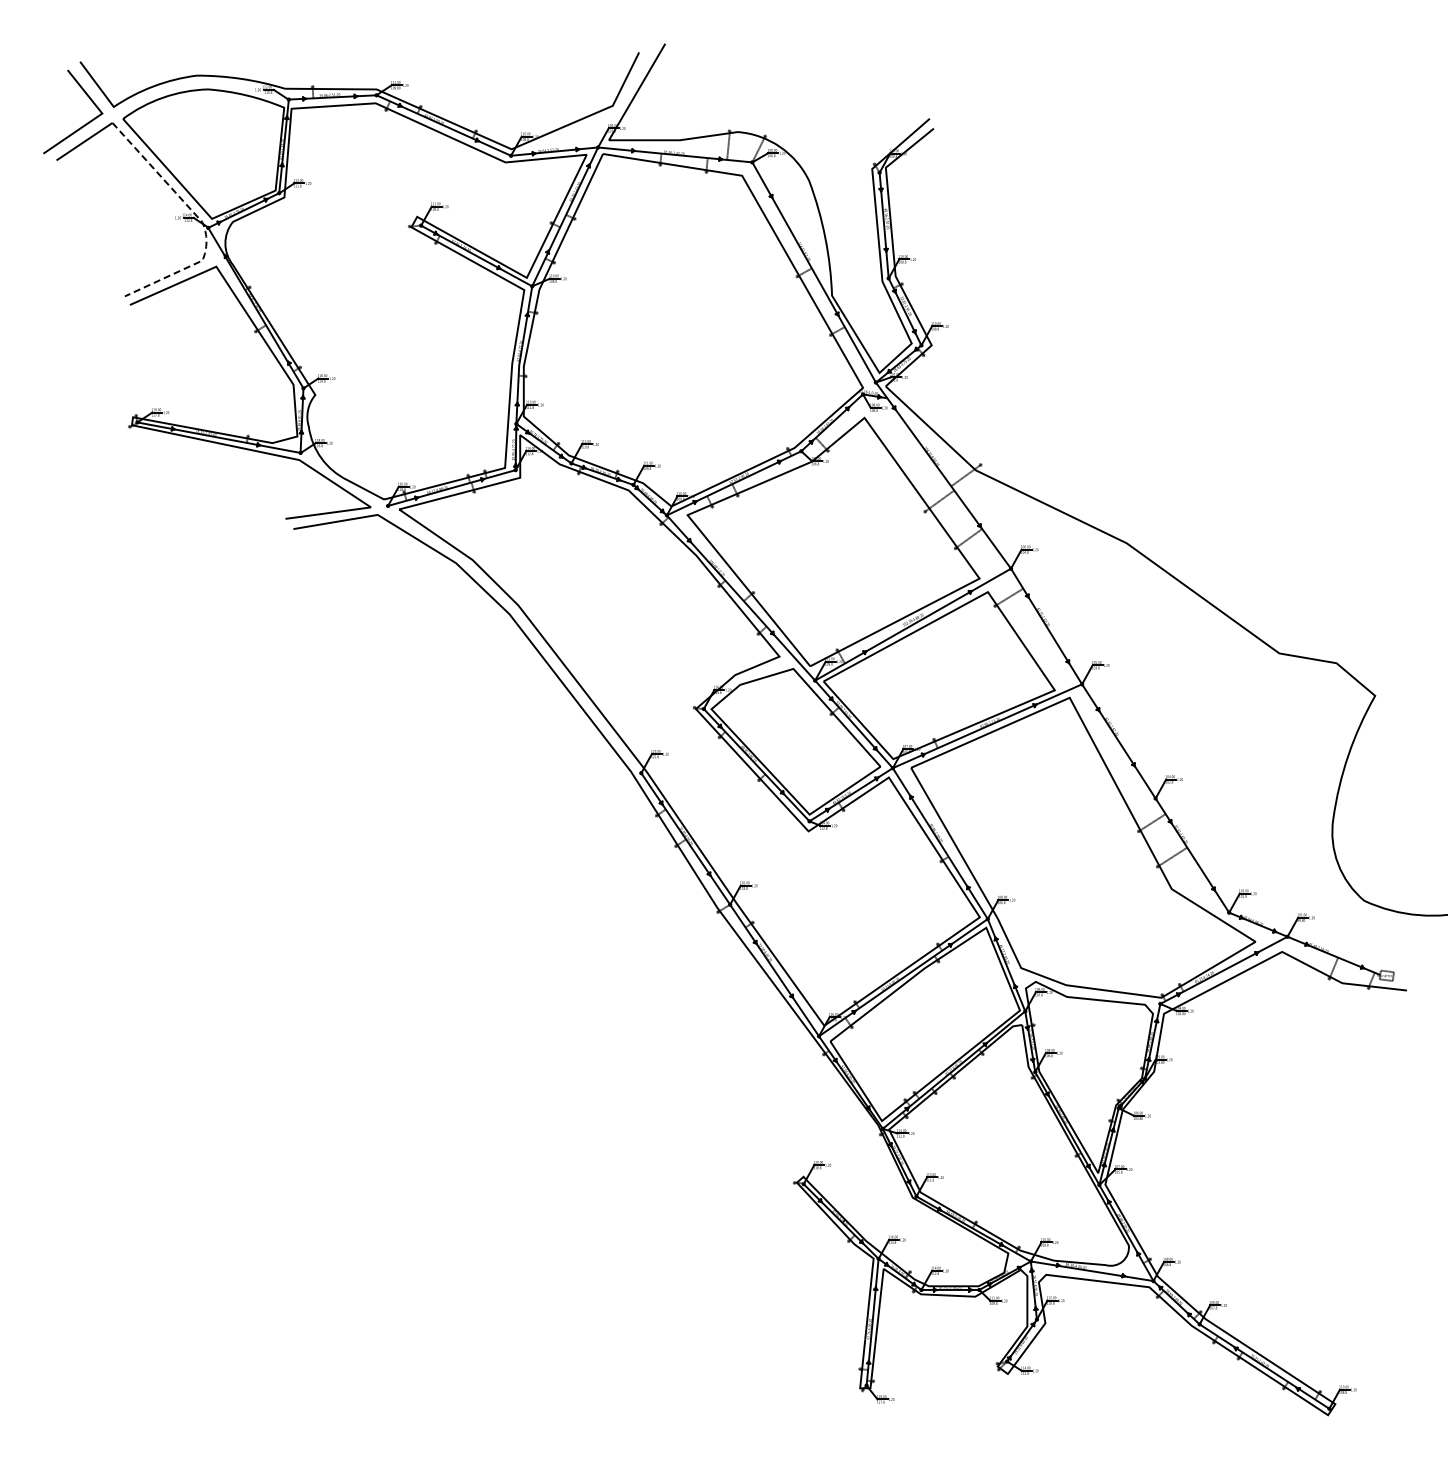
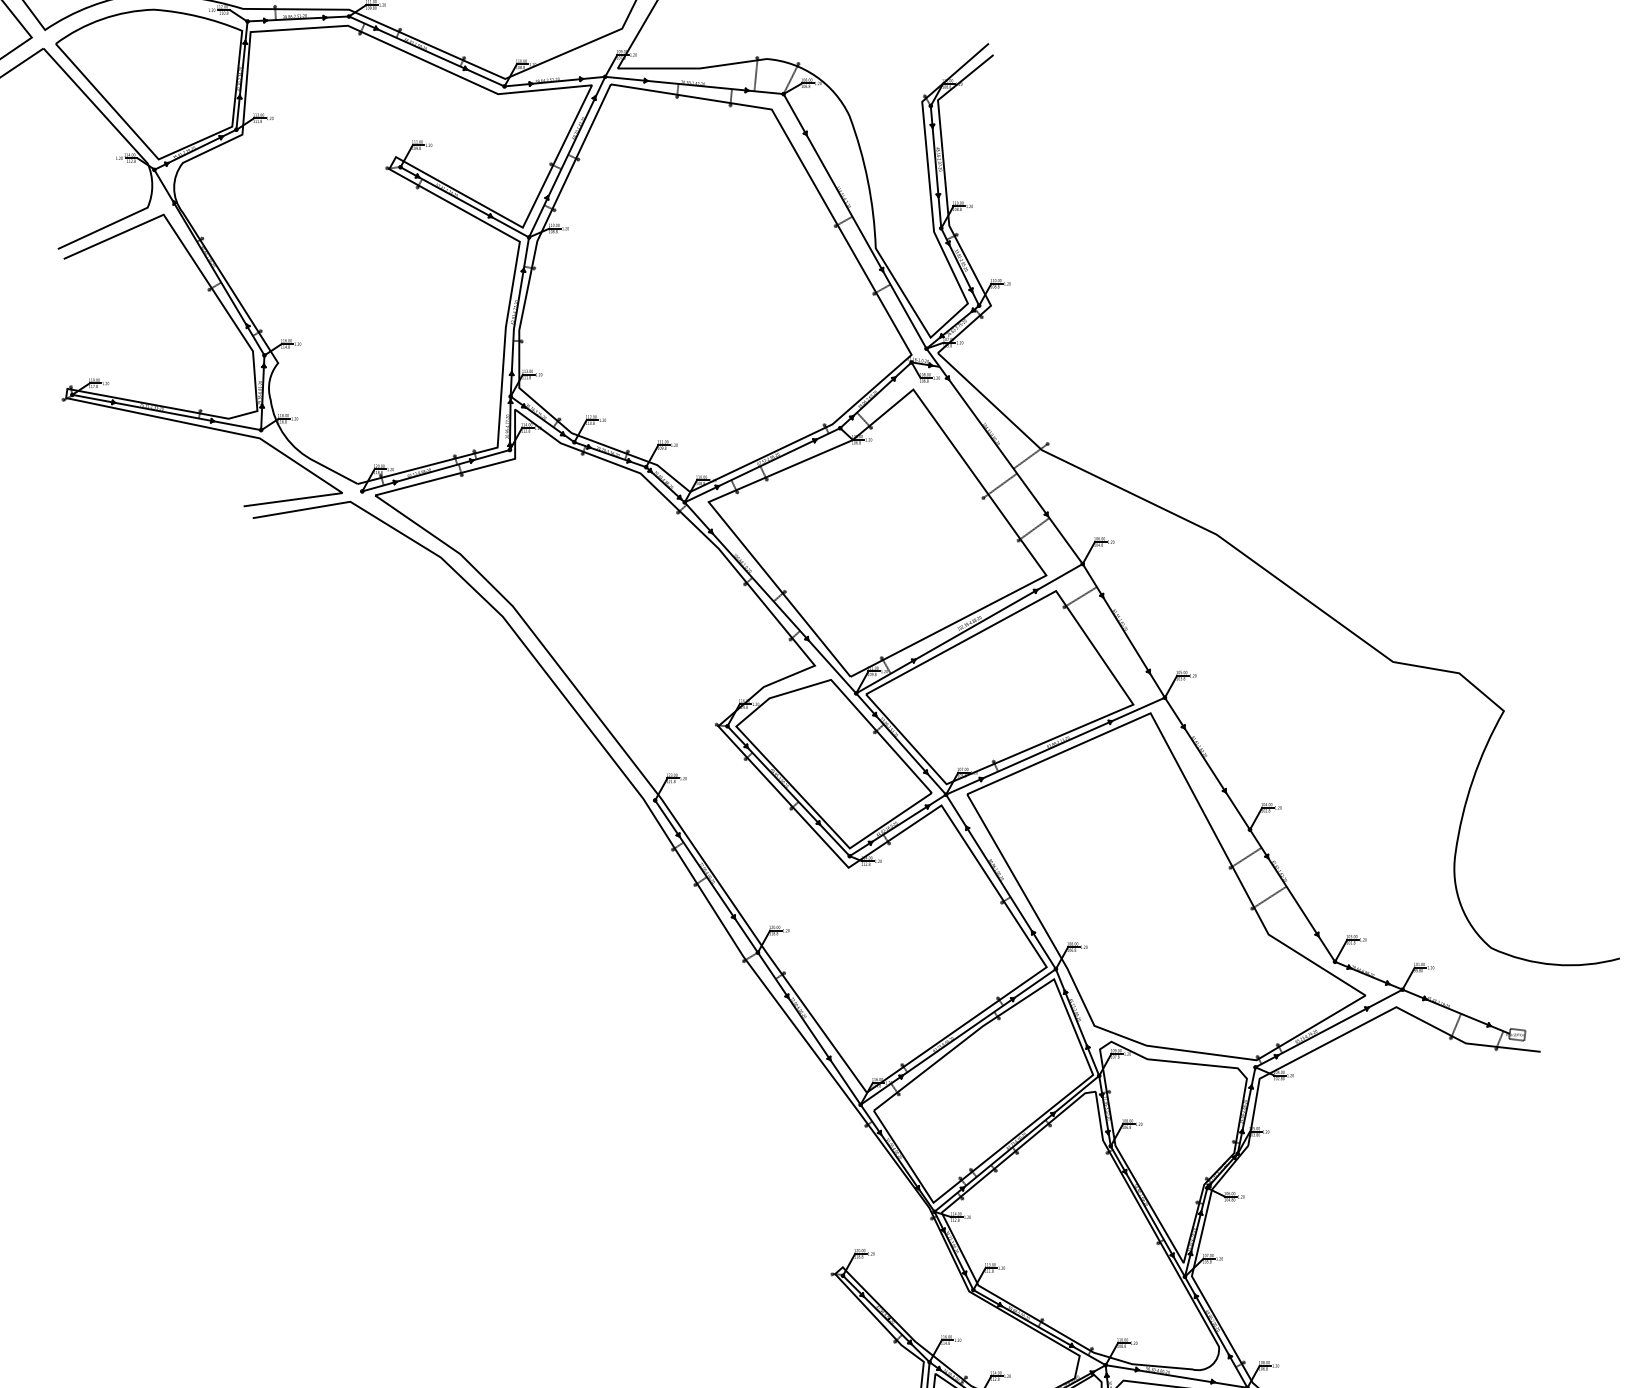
line: (202, 222) -> (147, 163), dashed -> solid

